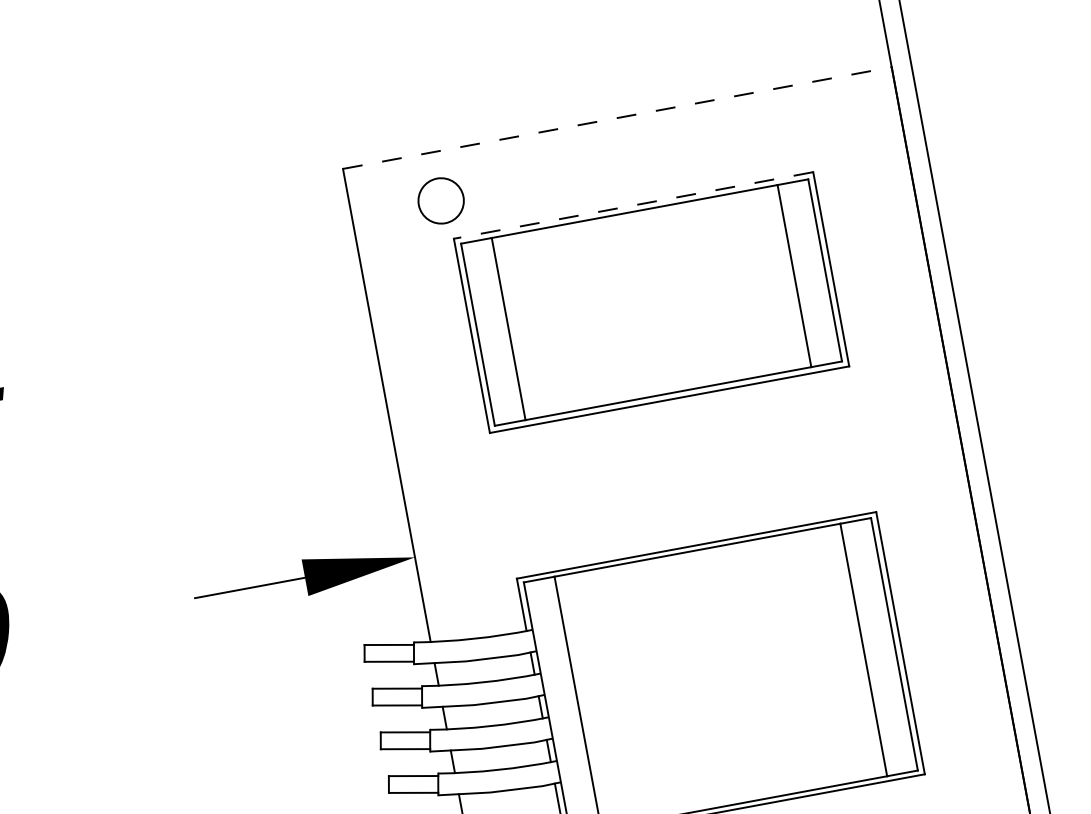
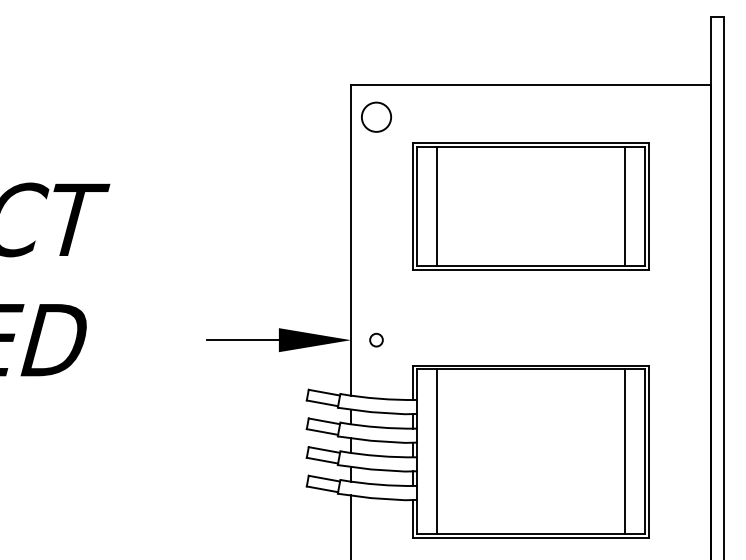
line: (616, 118) -> (530, 85), dashed -> solid
circle: (440, 199) -> (376, 116), moved
line: (632, 205) -> (530, 142), dashed -> solid
circle: (453, 549) -> (376, 339), added

